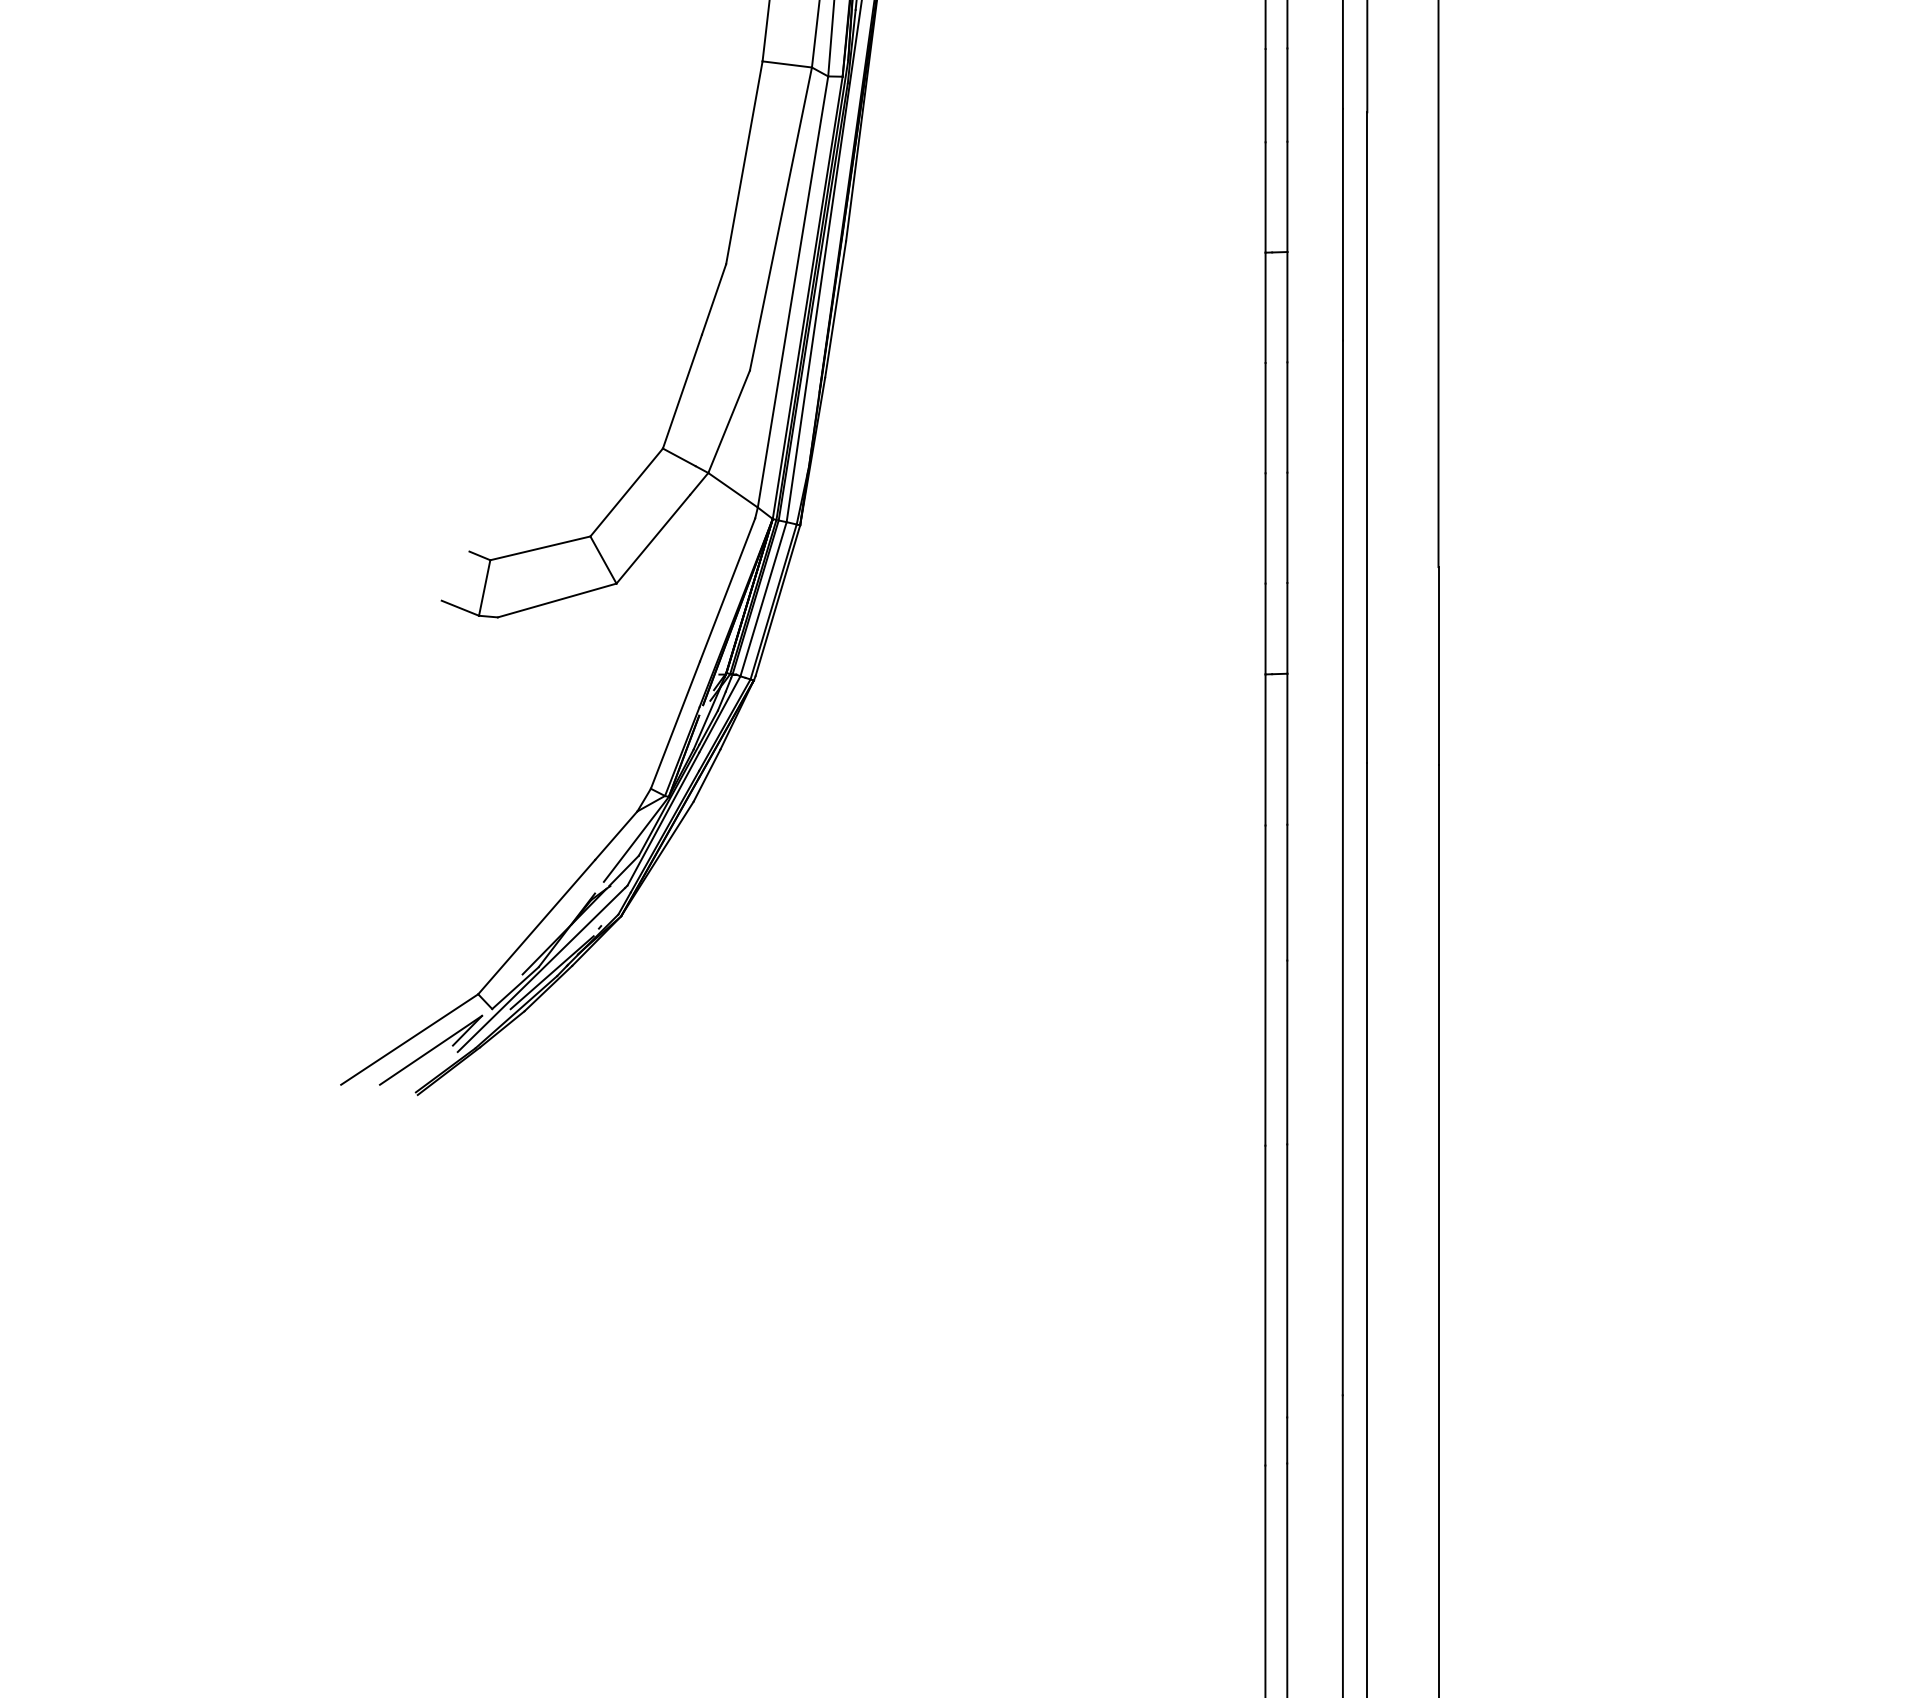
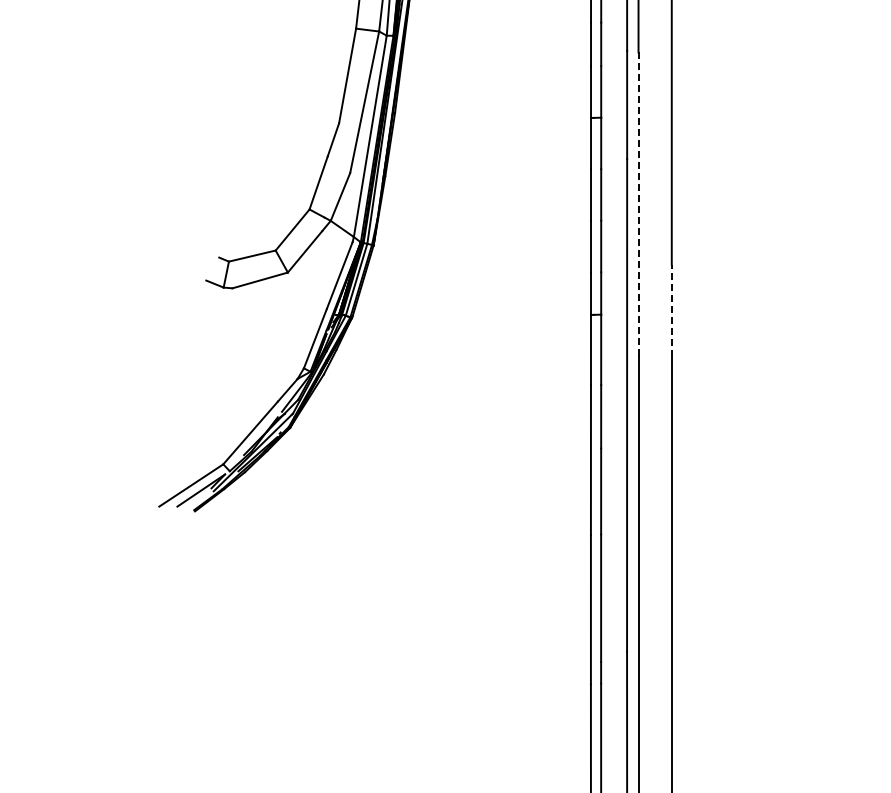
line: (1367, 437) -> (638, 204), solid -> dashed
line: (1437, 664) -> (671, 310), solid -> dashed

